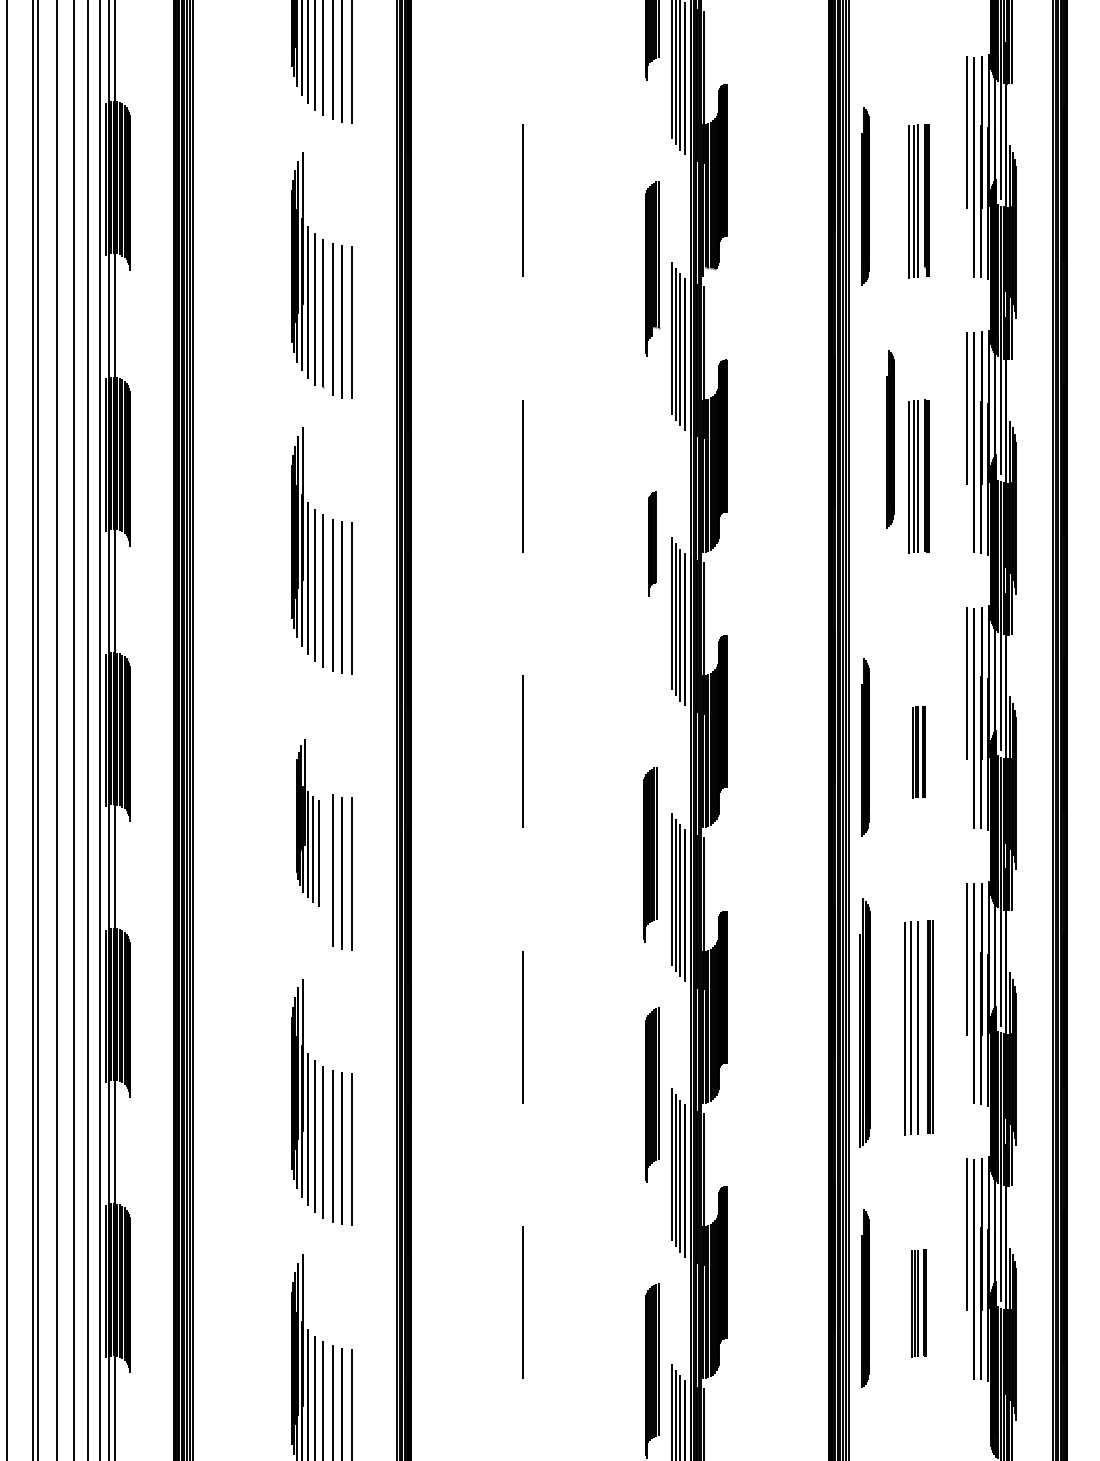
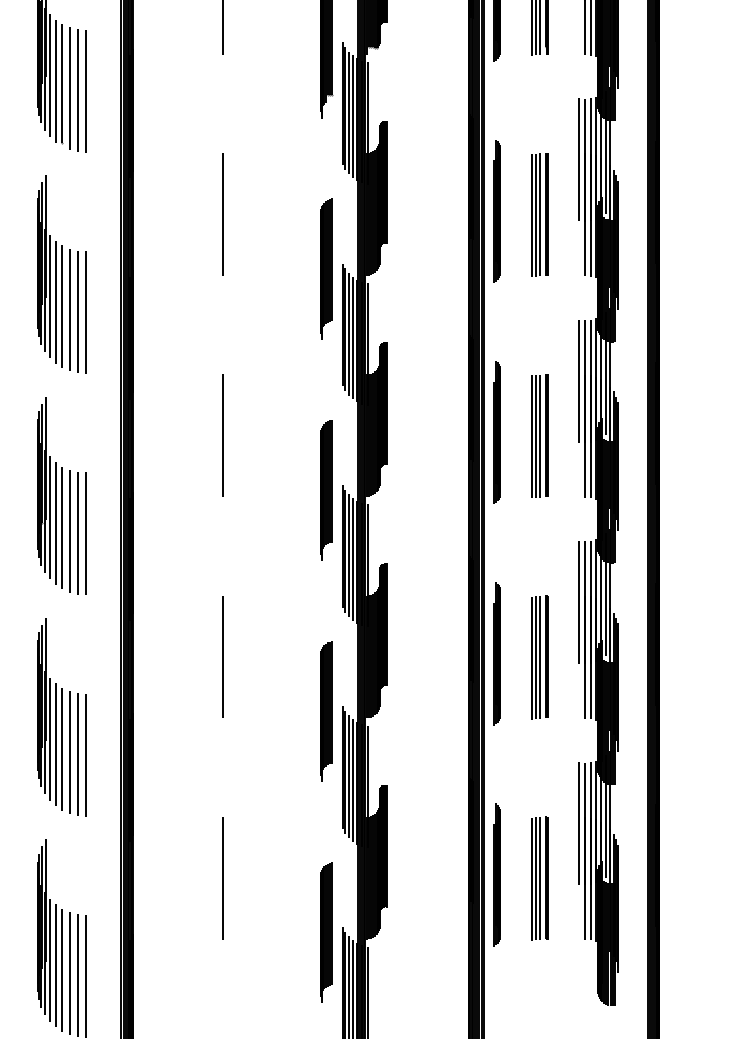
part: (890, 439) -> (497, 211), moved
part: (652, 543) -> (326, 268), size x1.67
part: (918, 752) -> (540, 436), size x1.67
part: (307, 822) -> (49, 492), size x1.43
part: (650, 854) -> (326, 490), moved
part: (865, 1023) -> (497, 653), size x0.71
part: (918, 1027) -> (540, 657), size x0.71
part: (918, 1303) -> (540, 878), size x1.43

